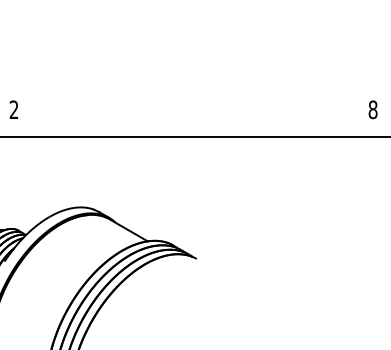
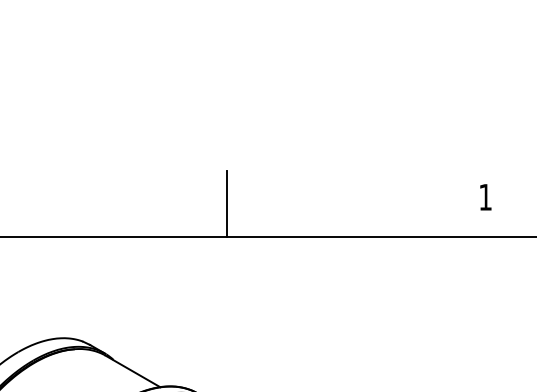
text: (372, 109) -> (484, 196), 8 -> 1
line: (193, 114) -> (226, 204), added

